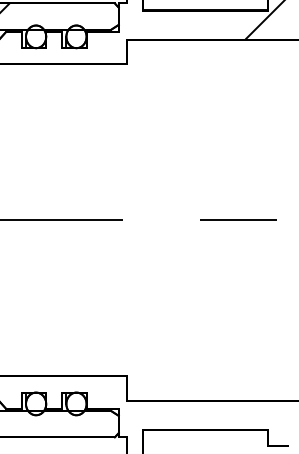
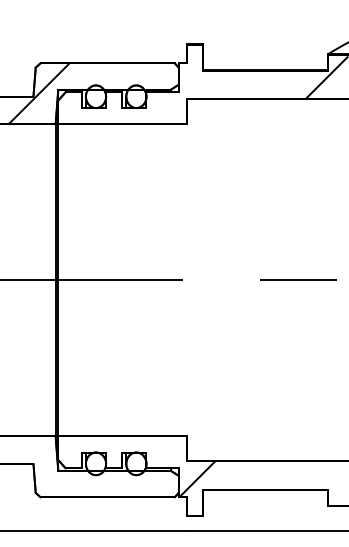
hatch: (137, 419) -> (197, 479), added

